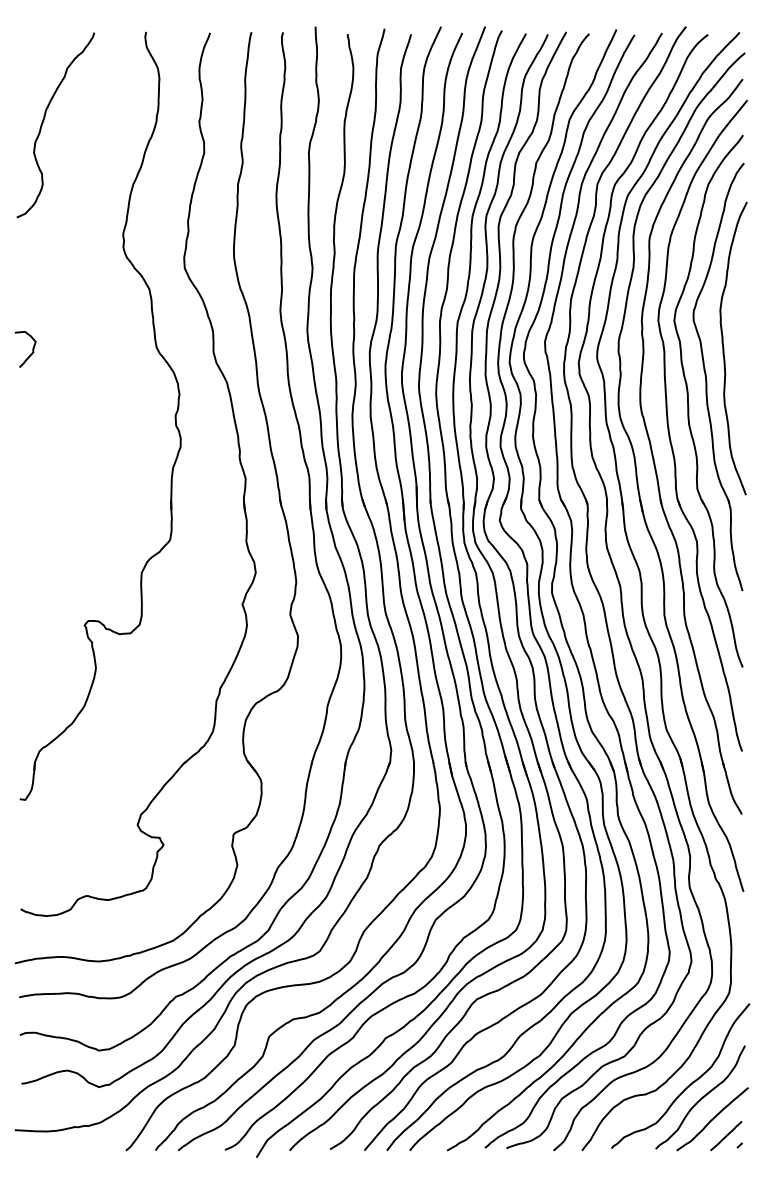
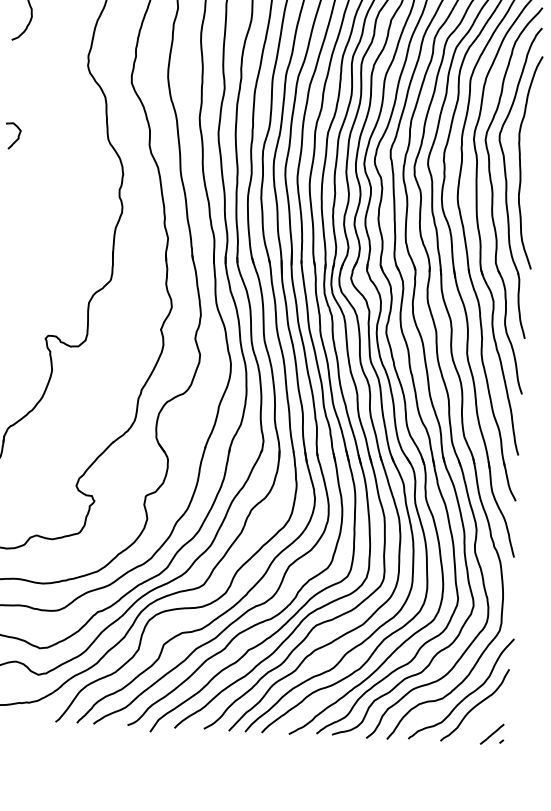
curve: (712, 1119) -> (482, 721), removed

